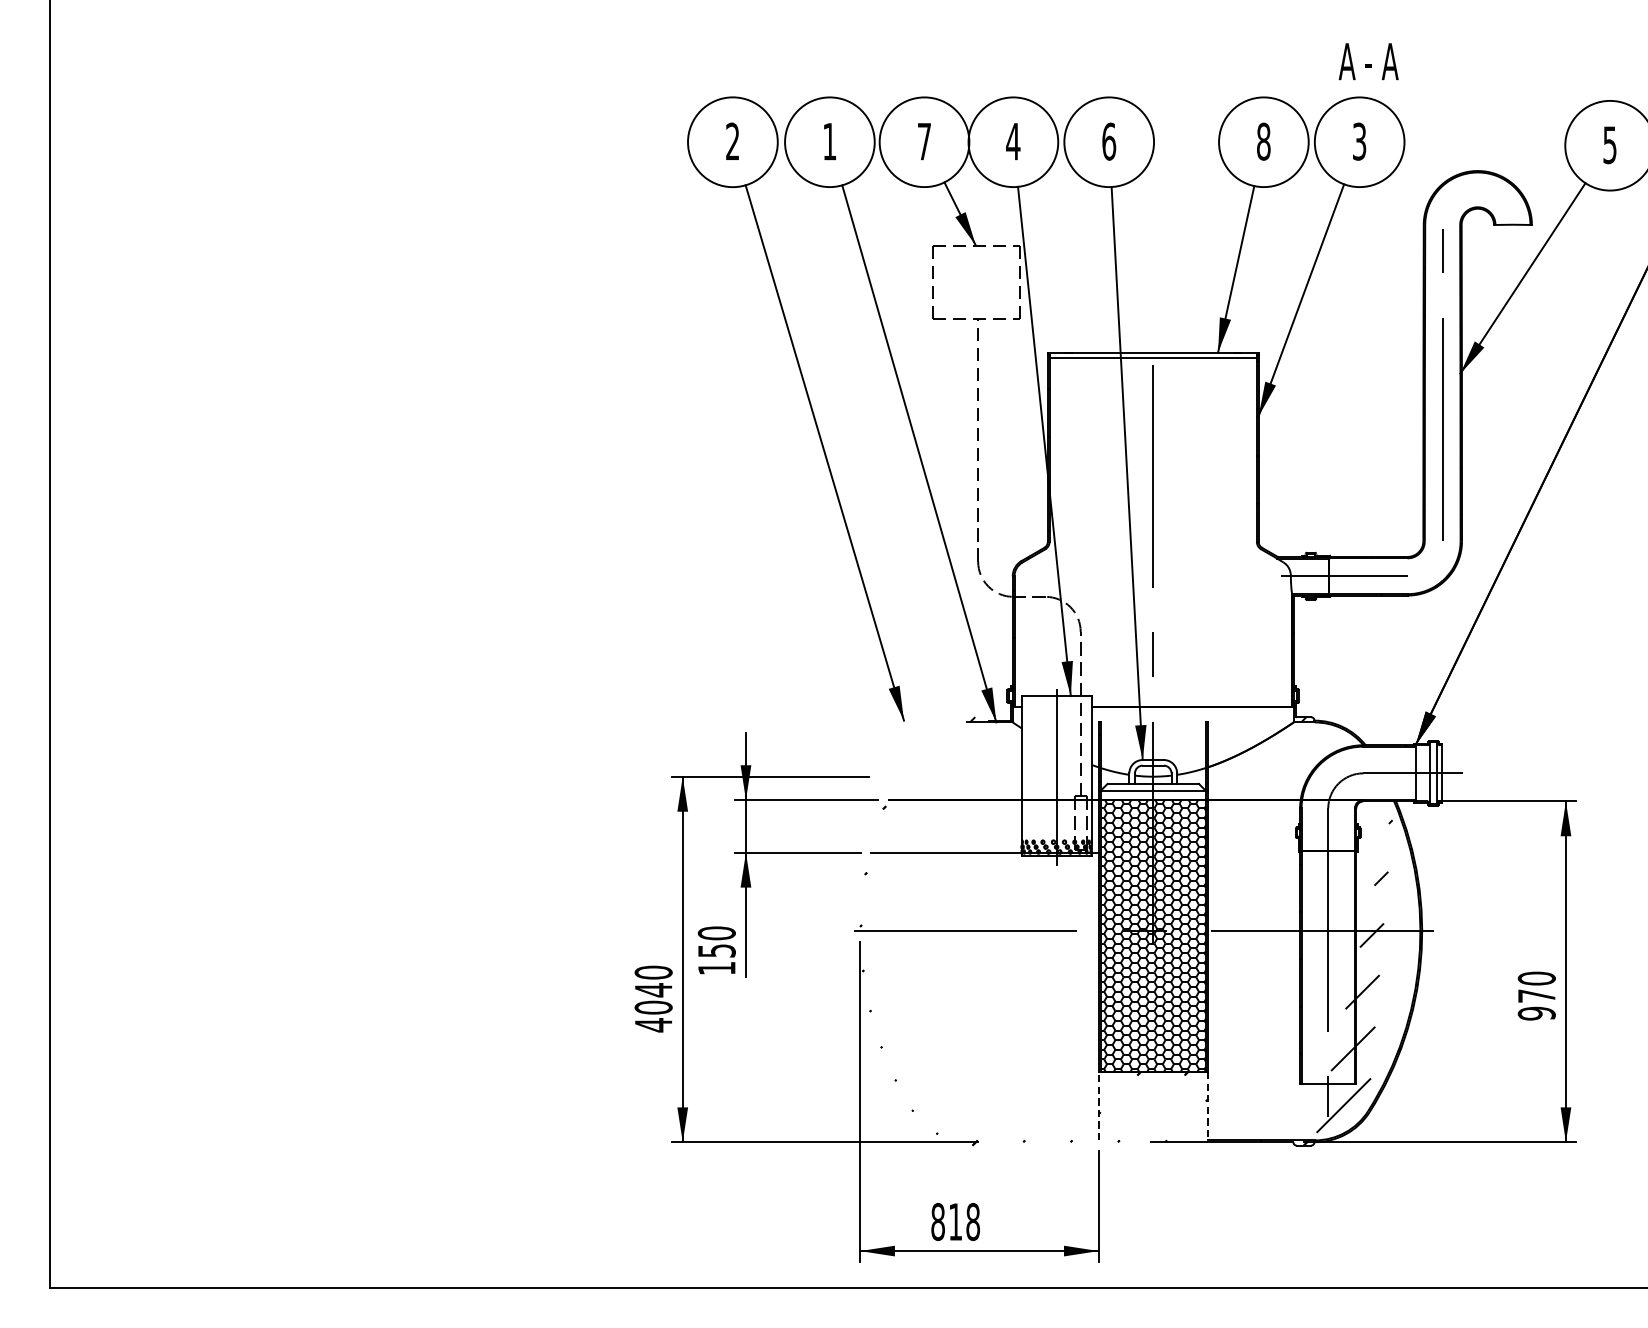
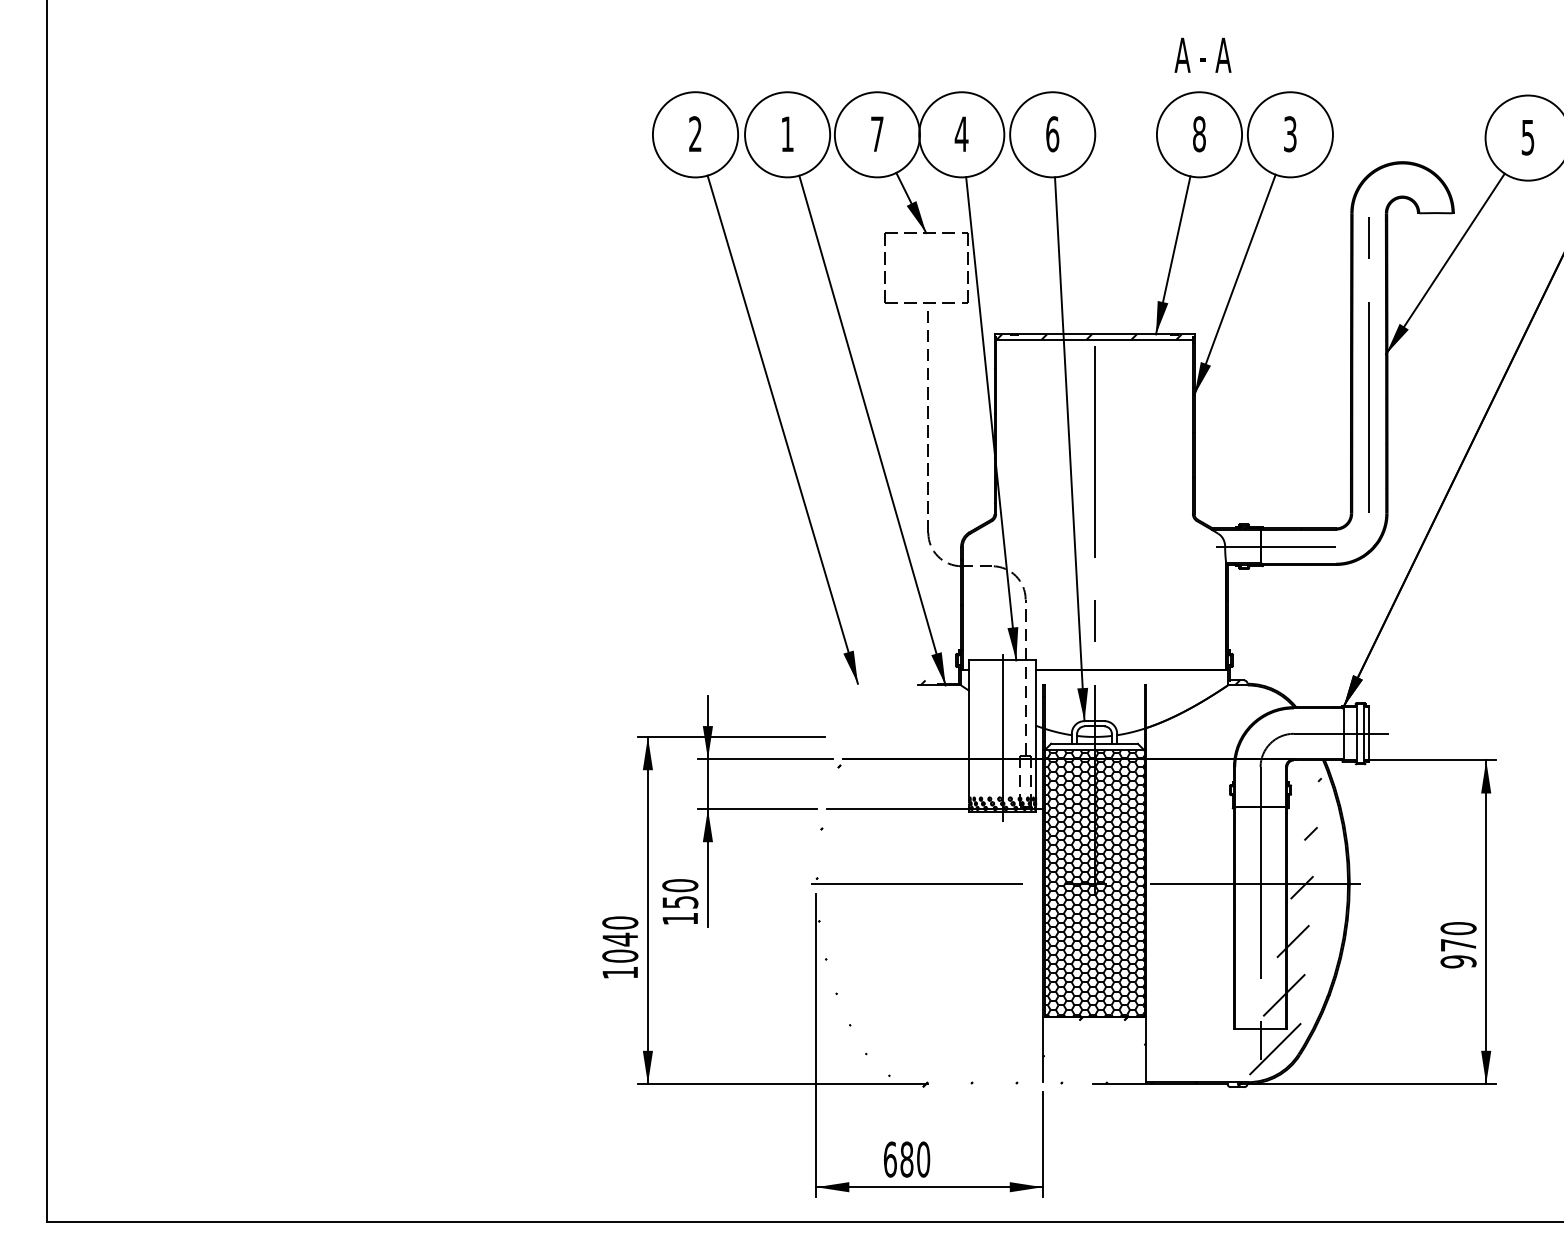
text: (1368, 60) -> (1202, 54), moved
hatch: (1146, 354) -> (1088, 336), added
hatch: (1153, 795) -> (1094, 754), added
text: (652, 1024) -> (619, 972), 4040 -> 1040
line: (1098, 1105) -> (1042, 1049), dashed -> solid
line: (1208, 1105) -> (1146, 1049), dashed -> solid
text: (955, 1221) -> (906, 1159), 818 -> 680

